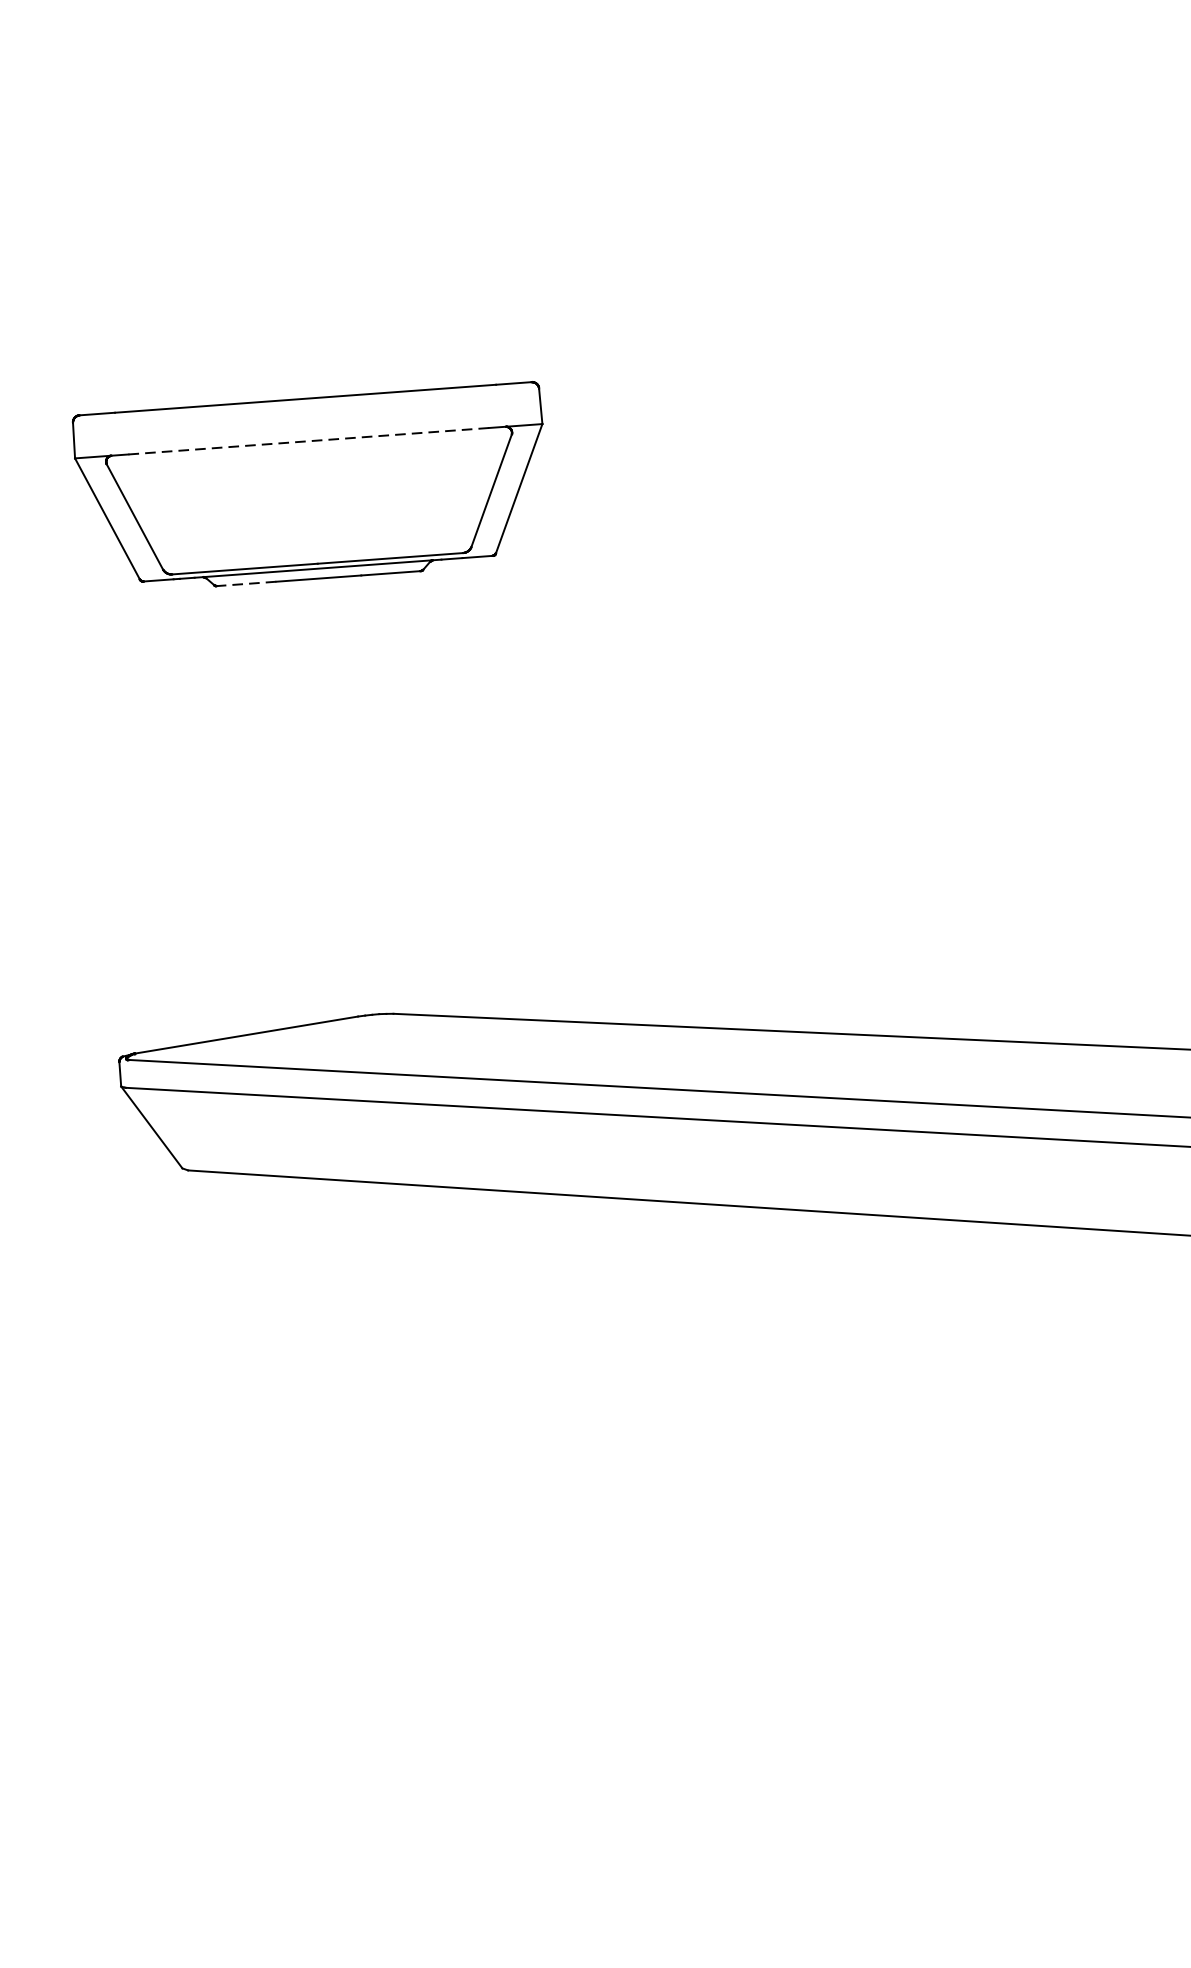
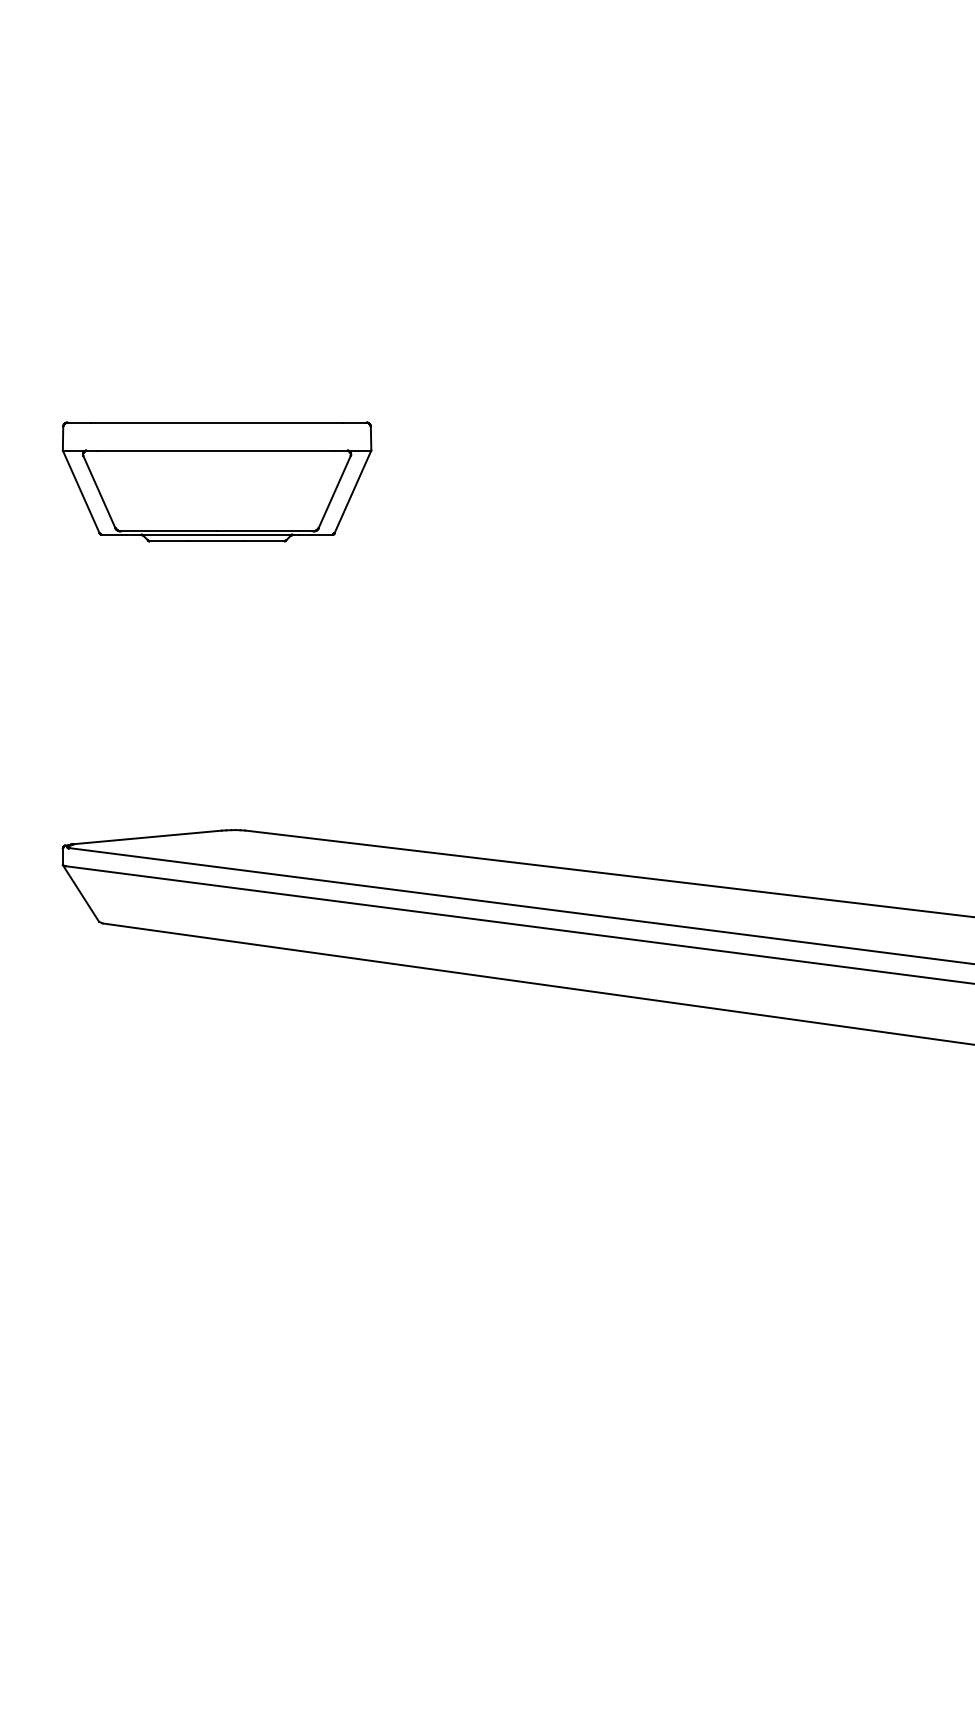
line: (309, 441) -> (217, 450), dashed -> solid
line: (246, 584) -> (169, 541), dashed -> solid

